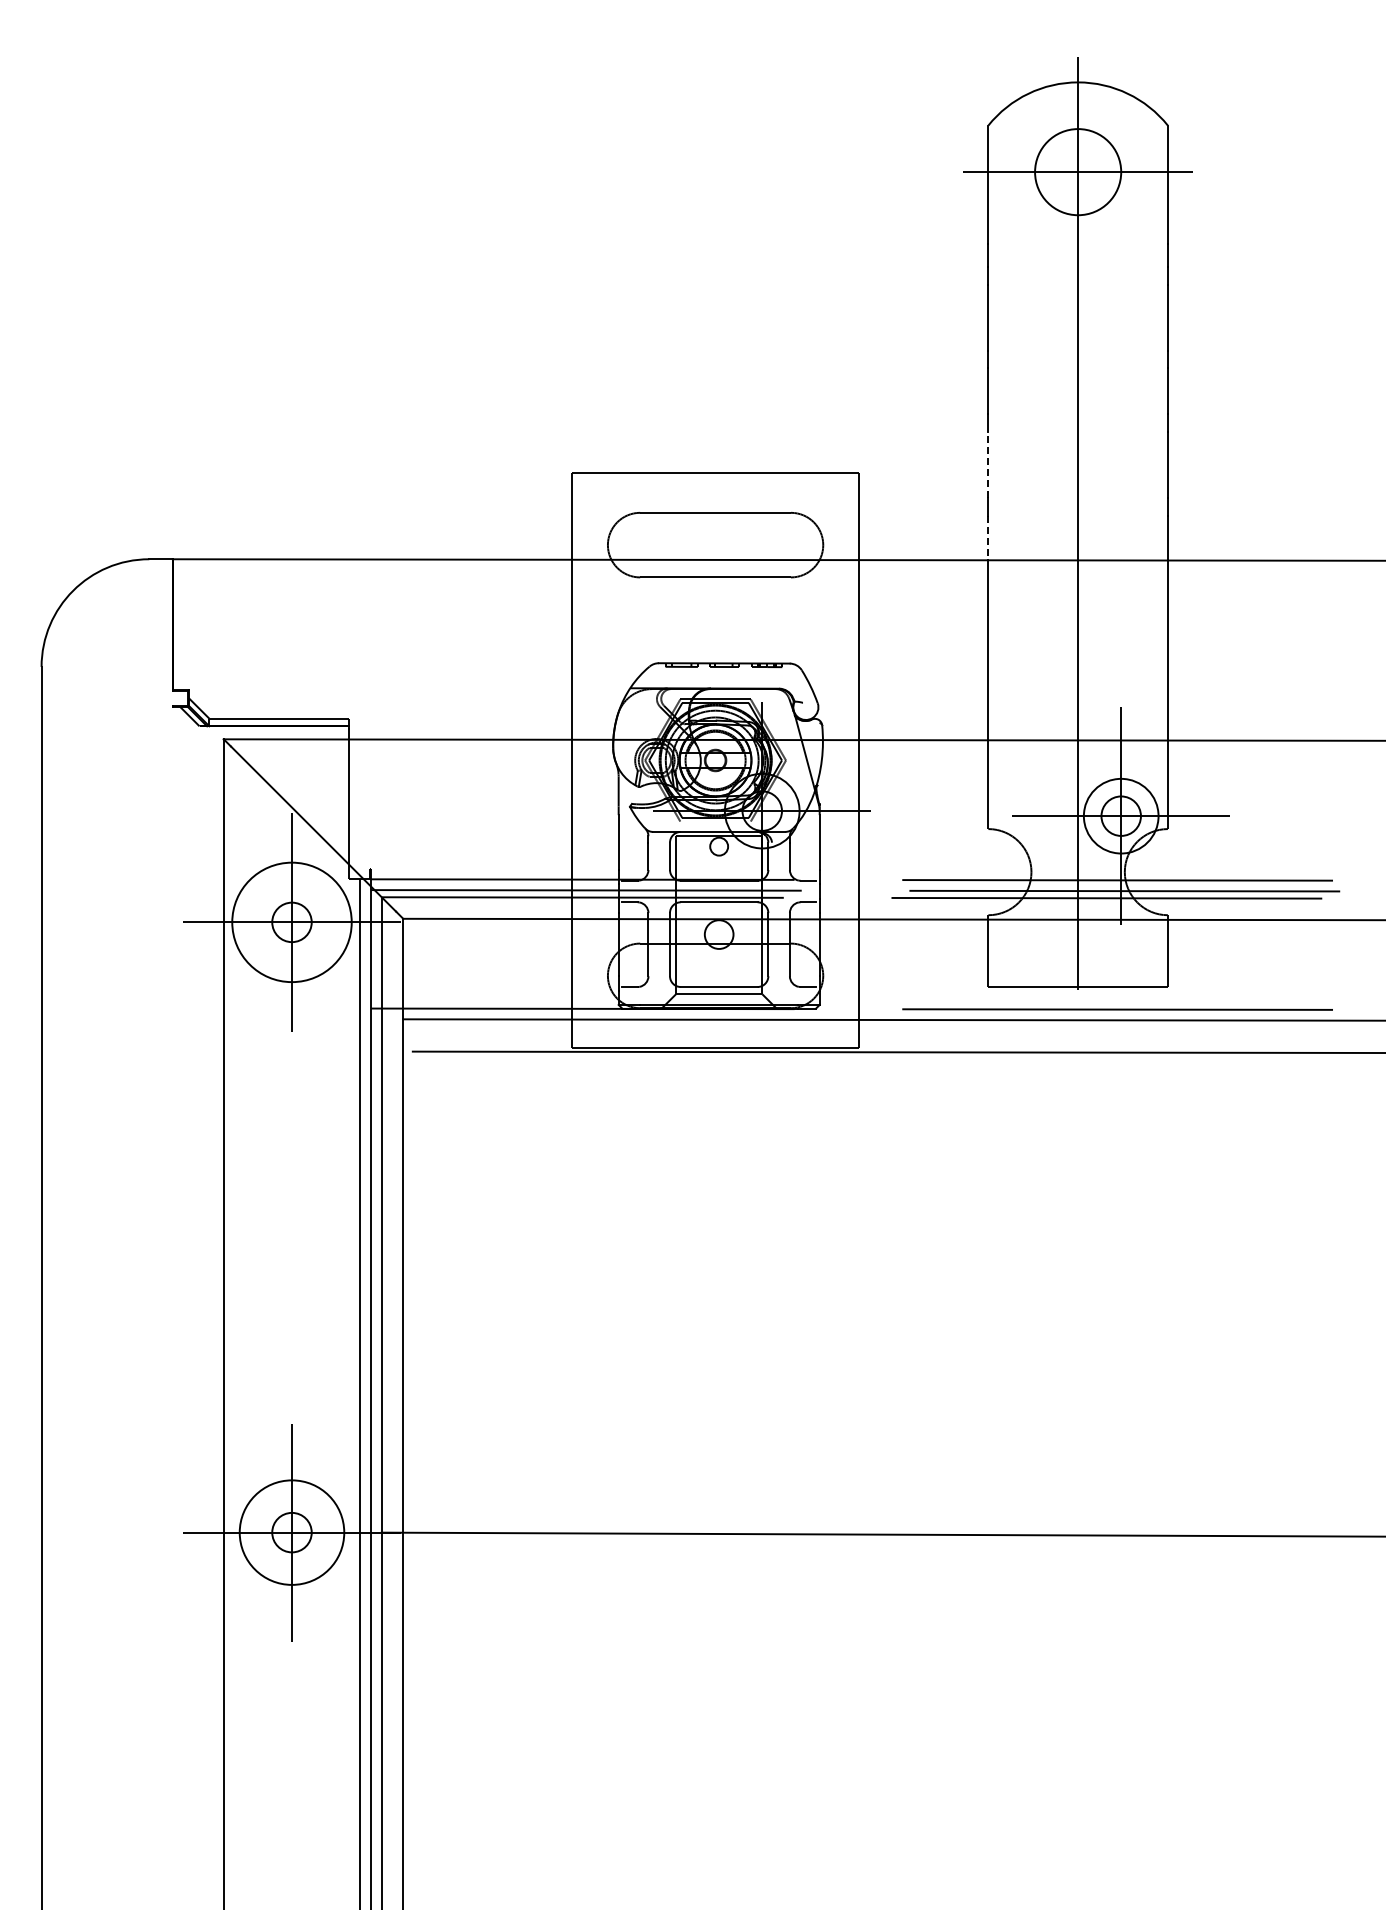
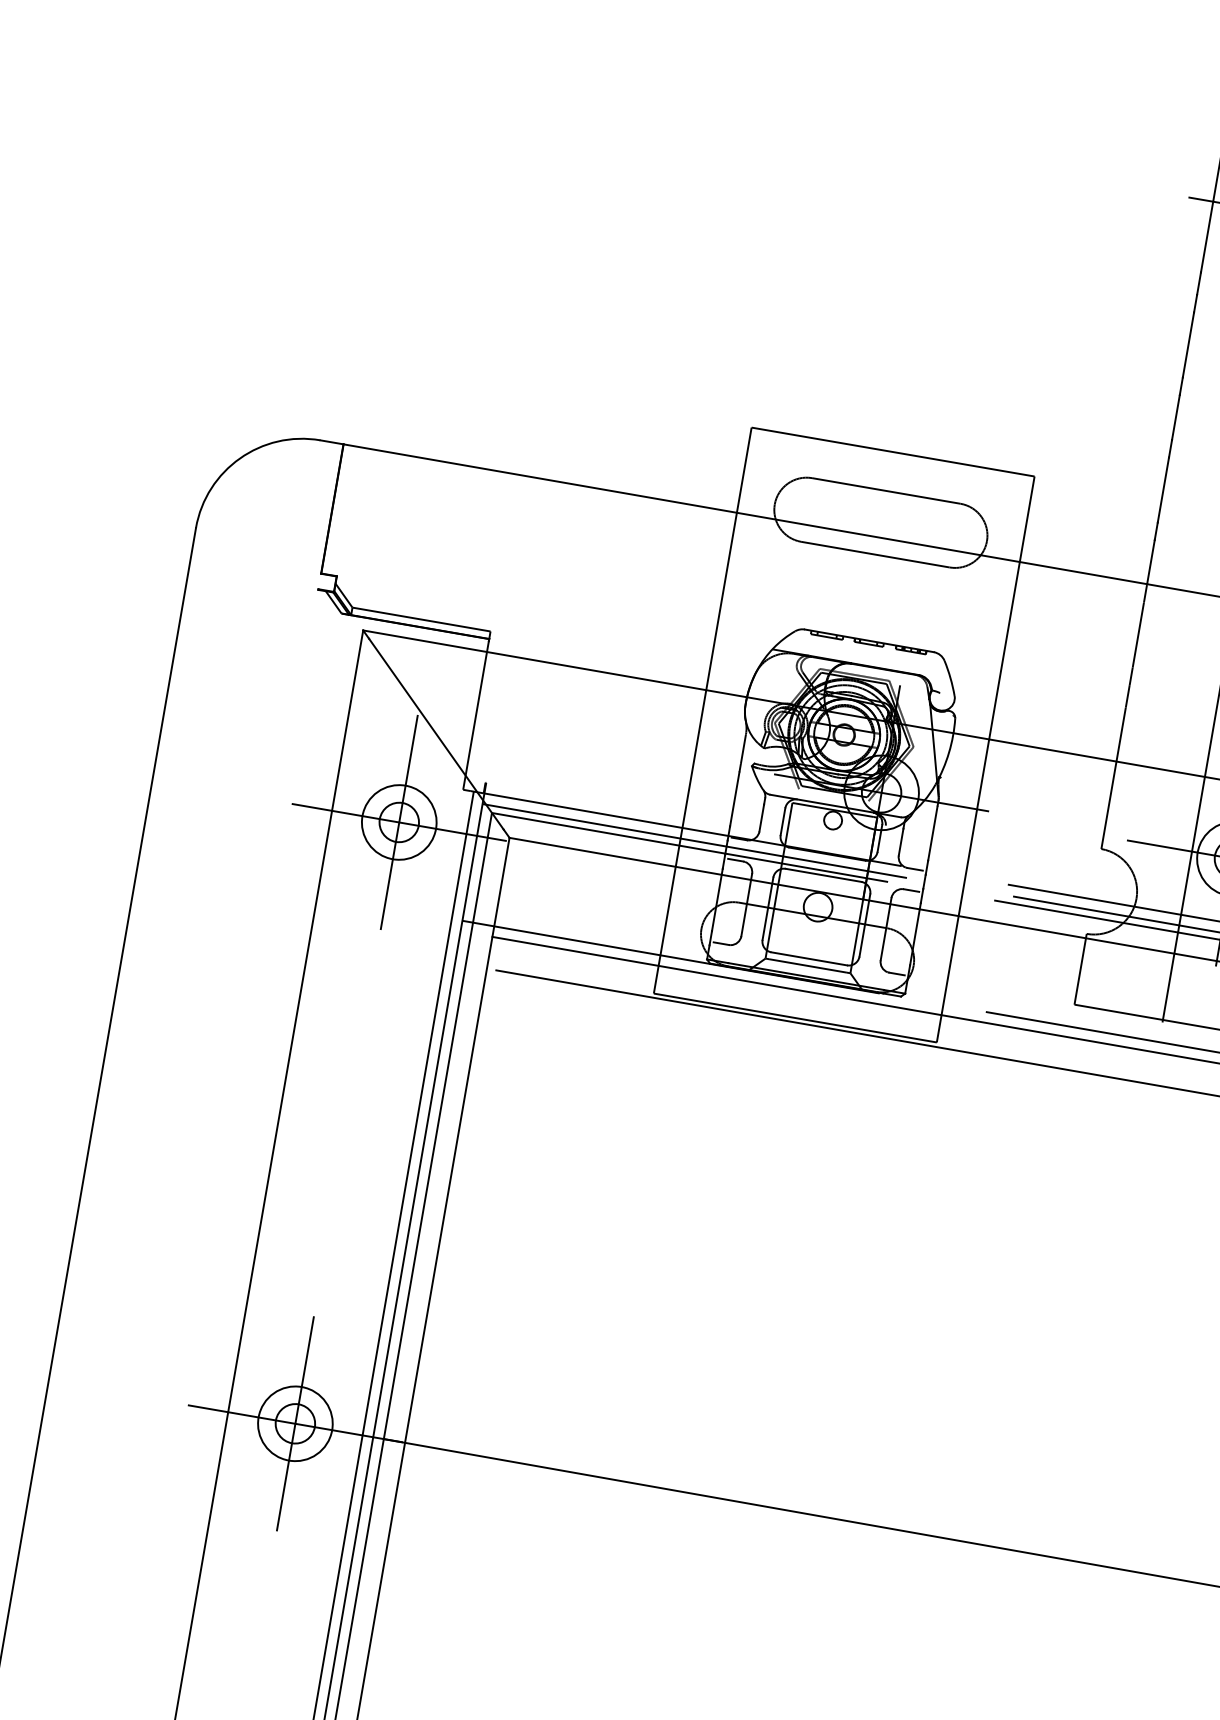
line: (988, 464) -> (1163, 489), dashed -> solid
line: (988, 537) -> (1151, 561), dashed -> solid
circle: (291, 922) -> (398, 822), size x0.62
circle: (291, 1532) -> (294, 1423), size x0.71

